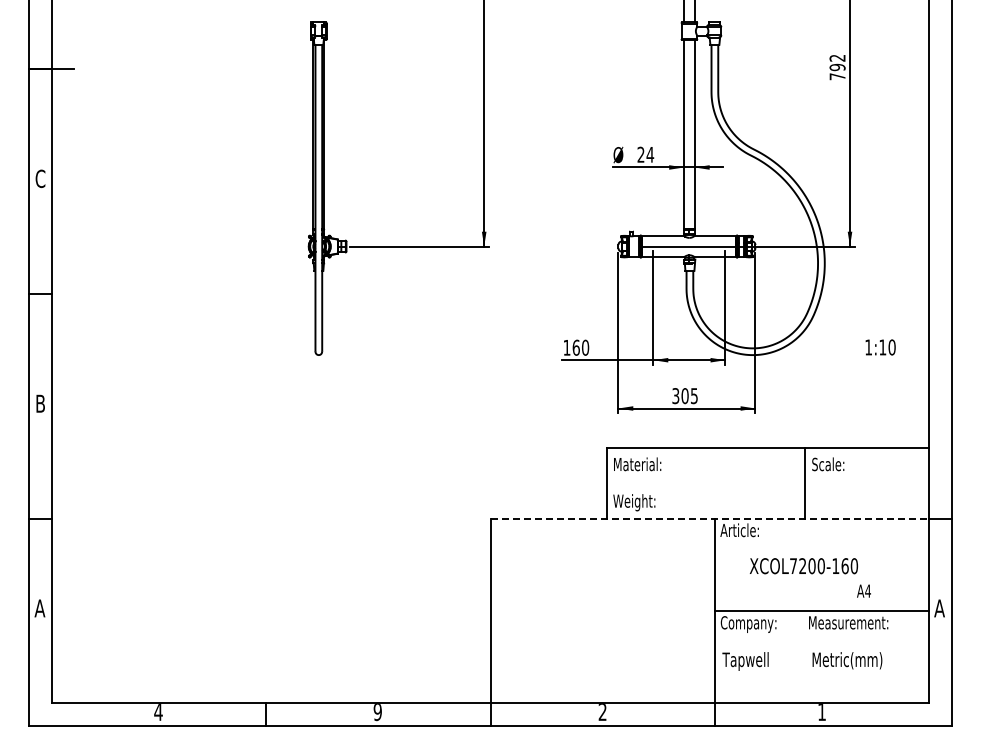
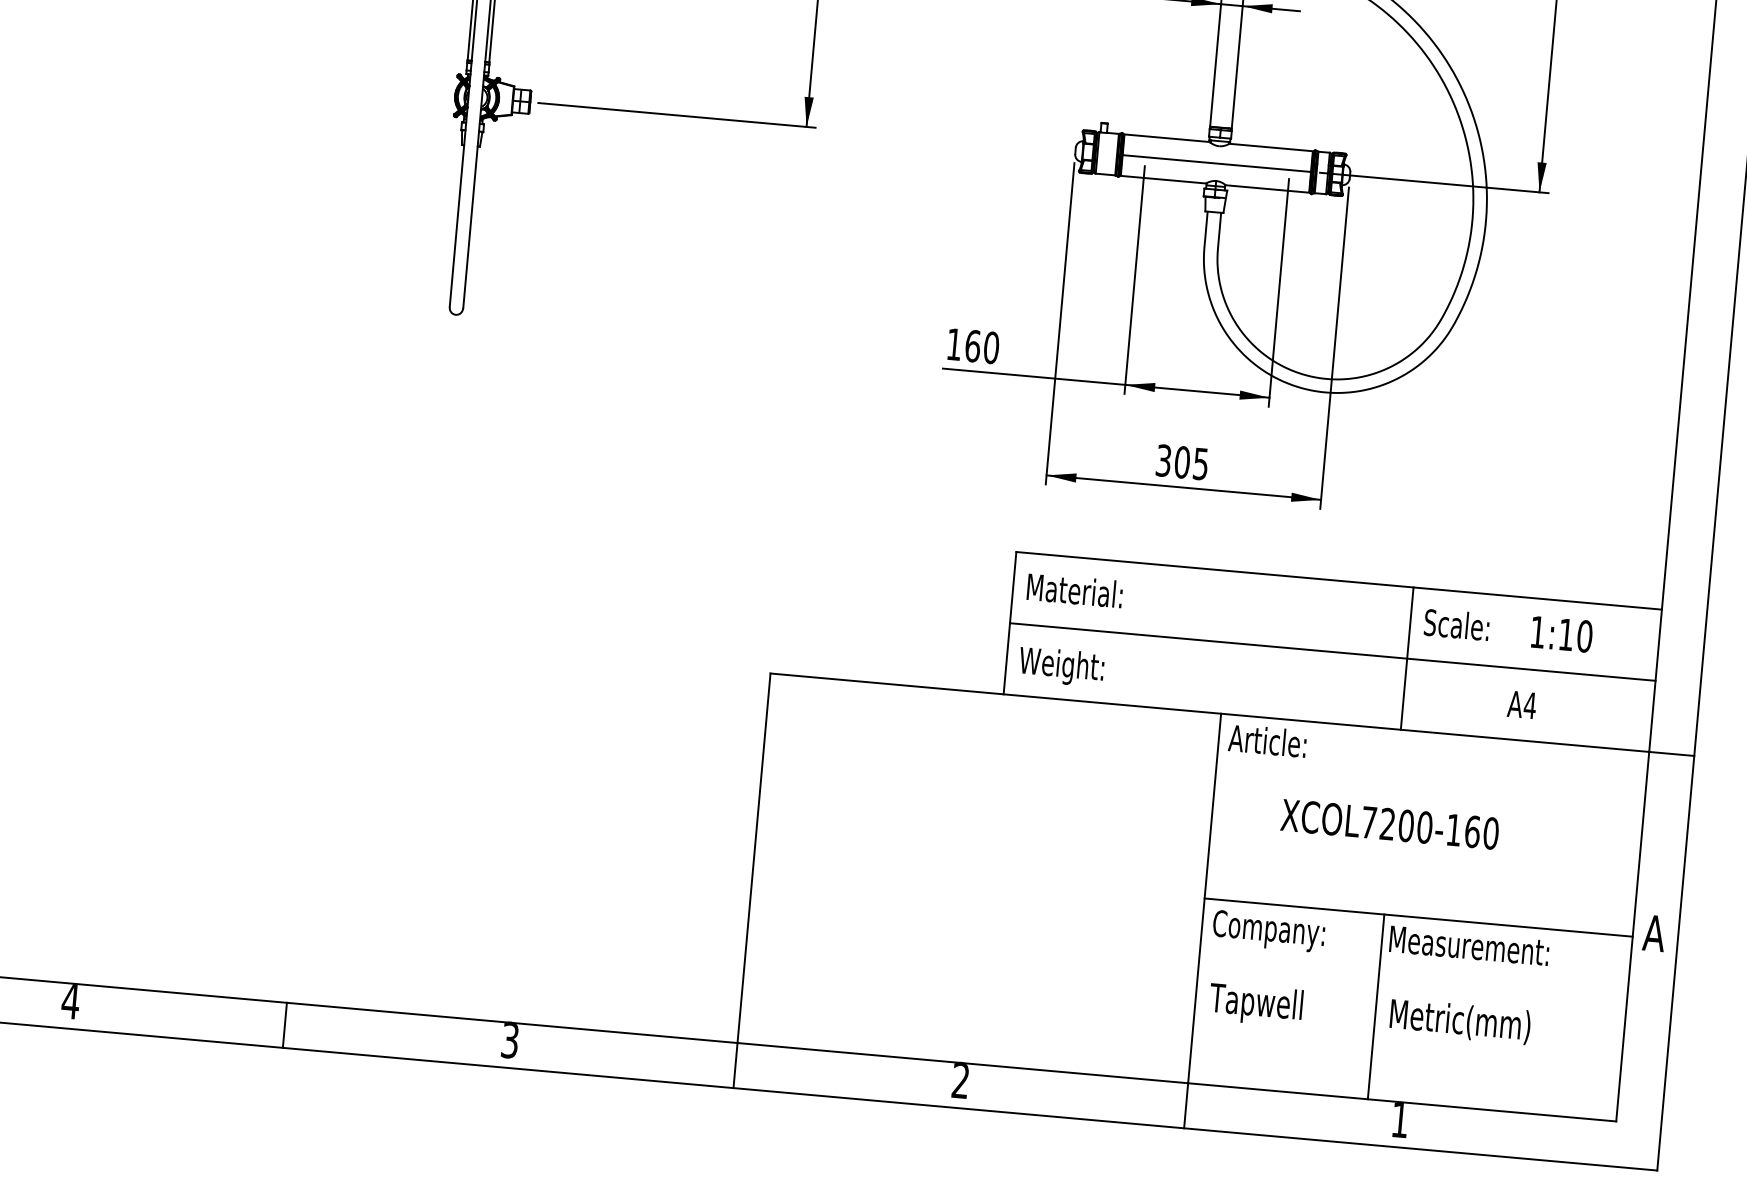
text: (880, 347) -> (1561, 634), moved
line: (767, 483) -> (1331, 652), added
line: (710, 518) -> (1211, 712), dashed -> solid
text: (863, 590) -> (1521, 703), moved
line: (805, 657) -> (1376, 1007), added
text: (377, 712) -> (509, 1041), 9 -> 3

